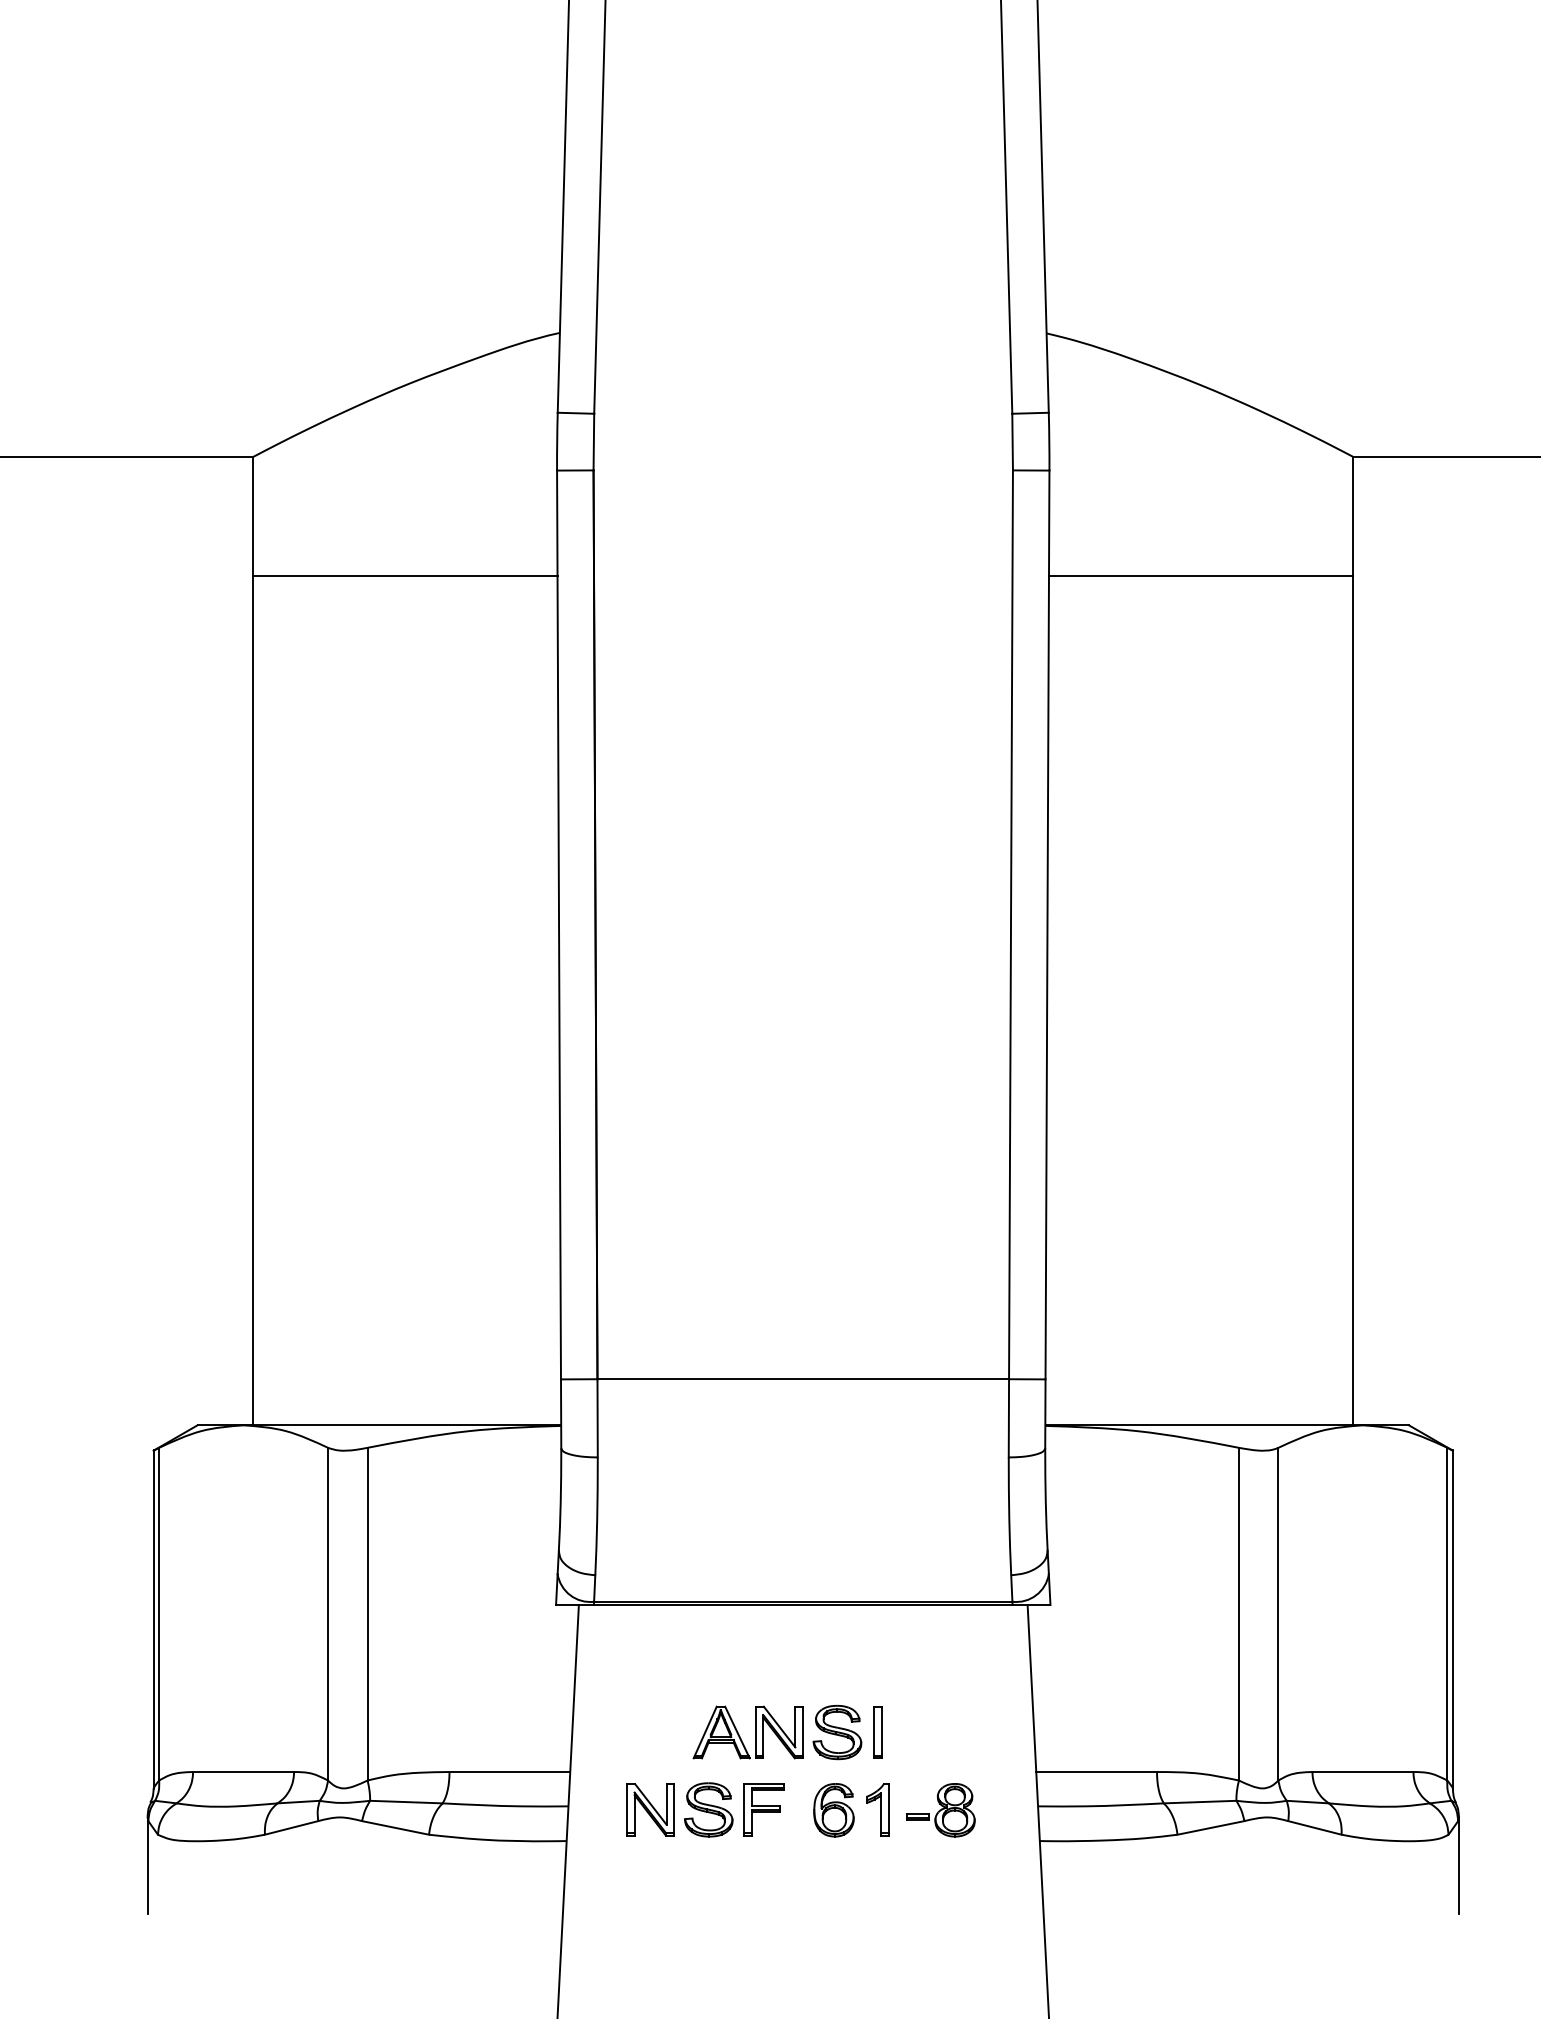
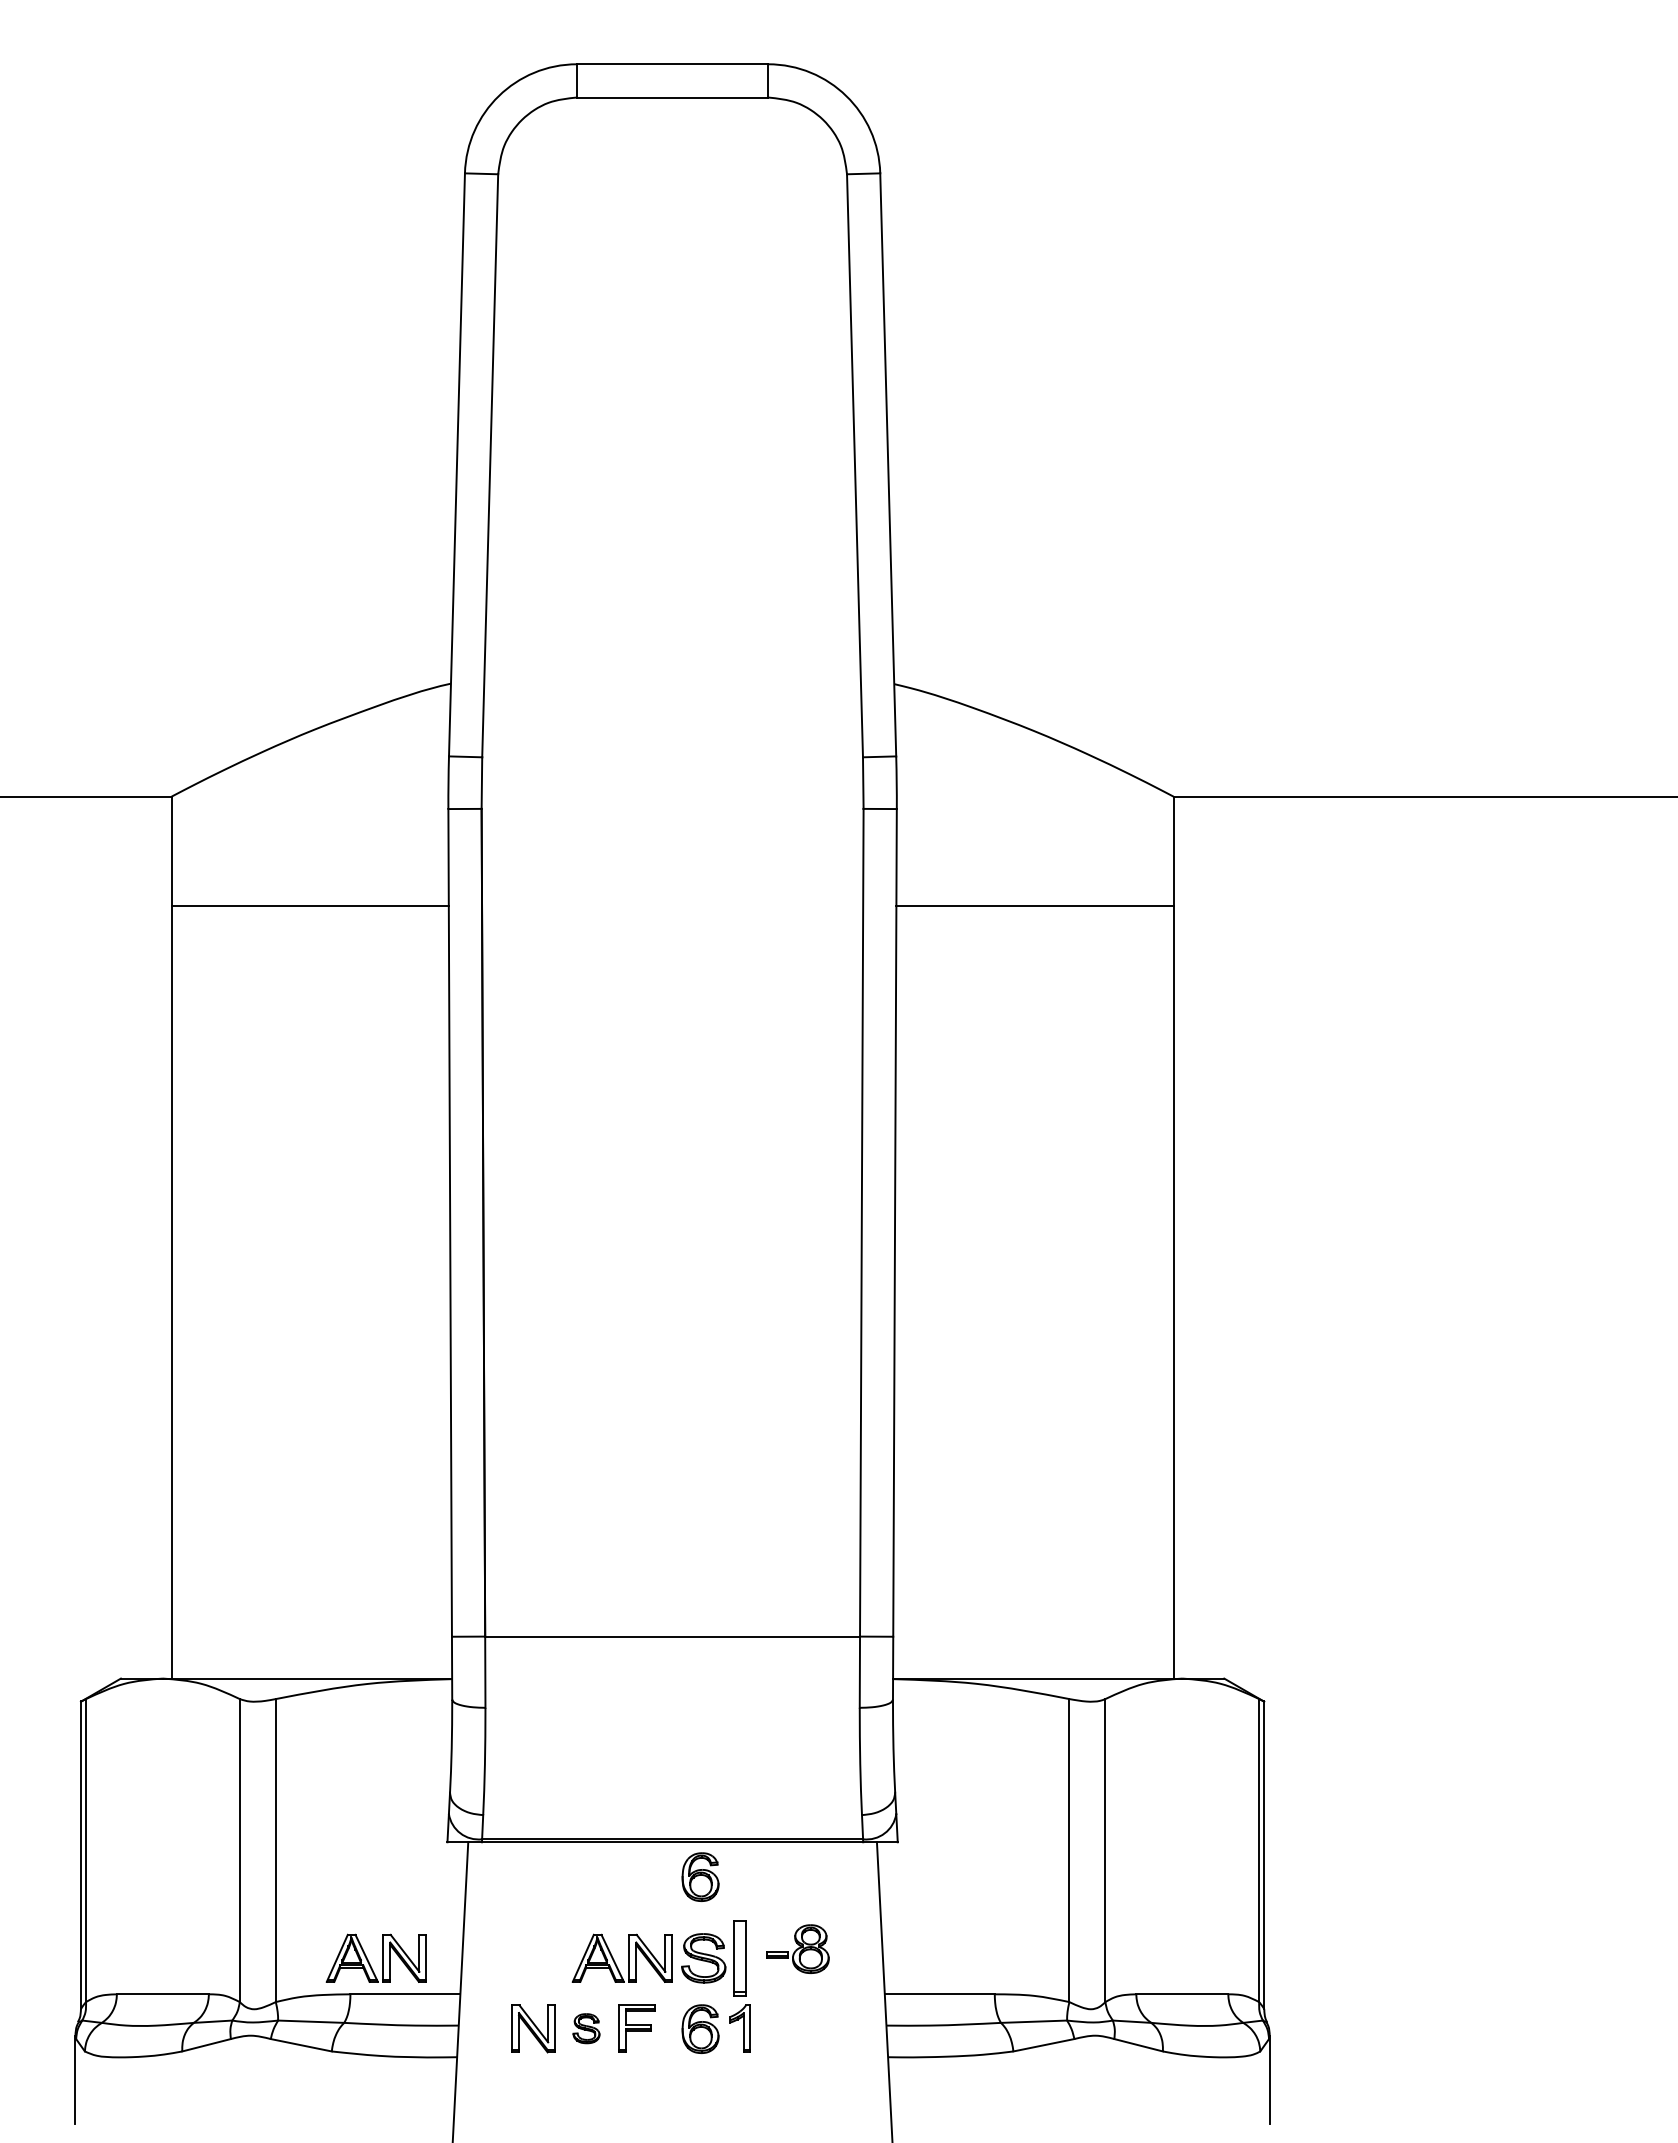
part: (833, 1642) -> (700, 1876), added
part: (484, 1731) -> (382, 1957), added
part: (877, 1732) -> (740, 1958), size x1.6
part: (708, 1809) -> (586, 2028), size x0.6
part: (940, 1809) -> (797, 1948), moved

